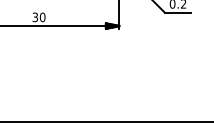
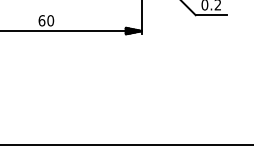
text: (34, 17) -> (41, 20), 30 -> 60

